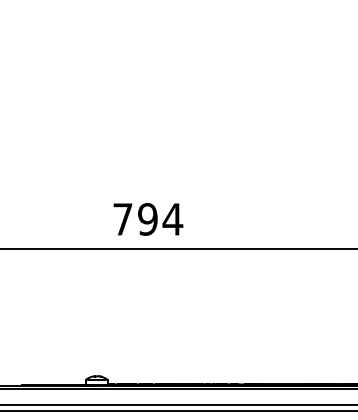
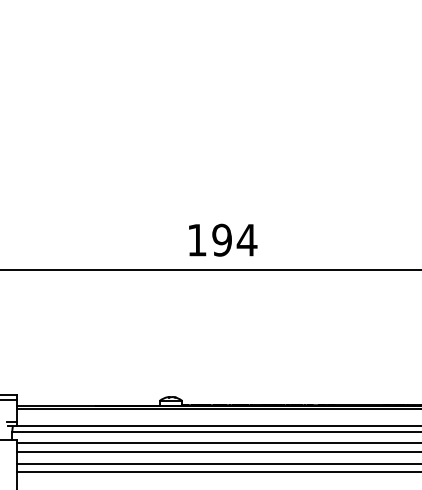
text: (123, 219) -> (197, 240), 794 -> 194

